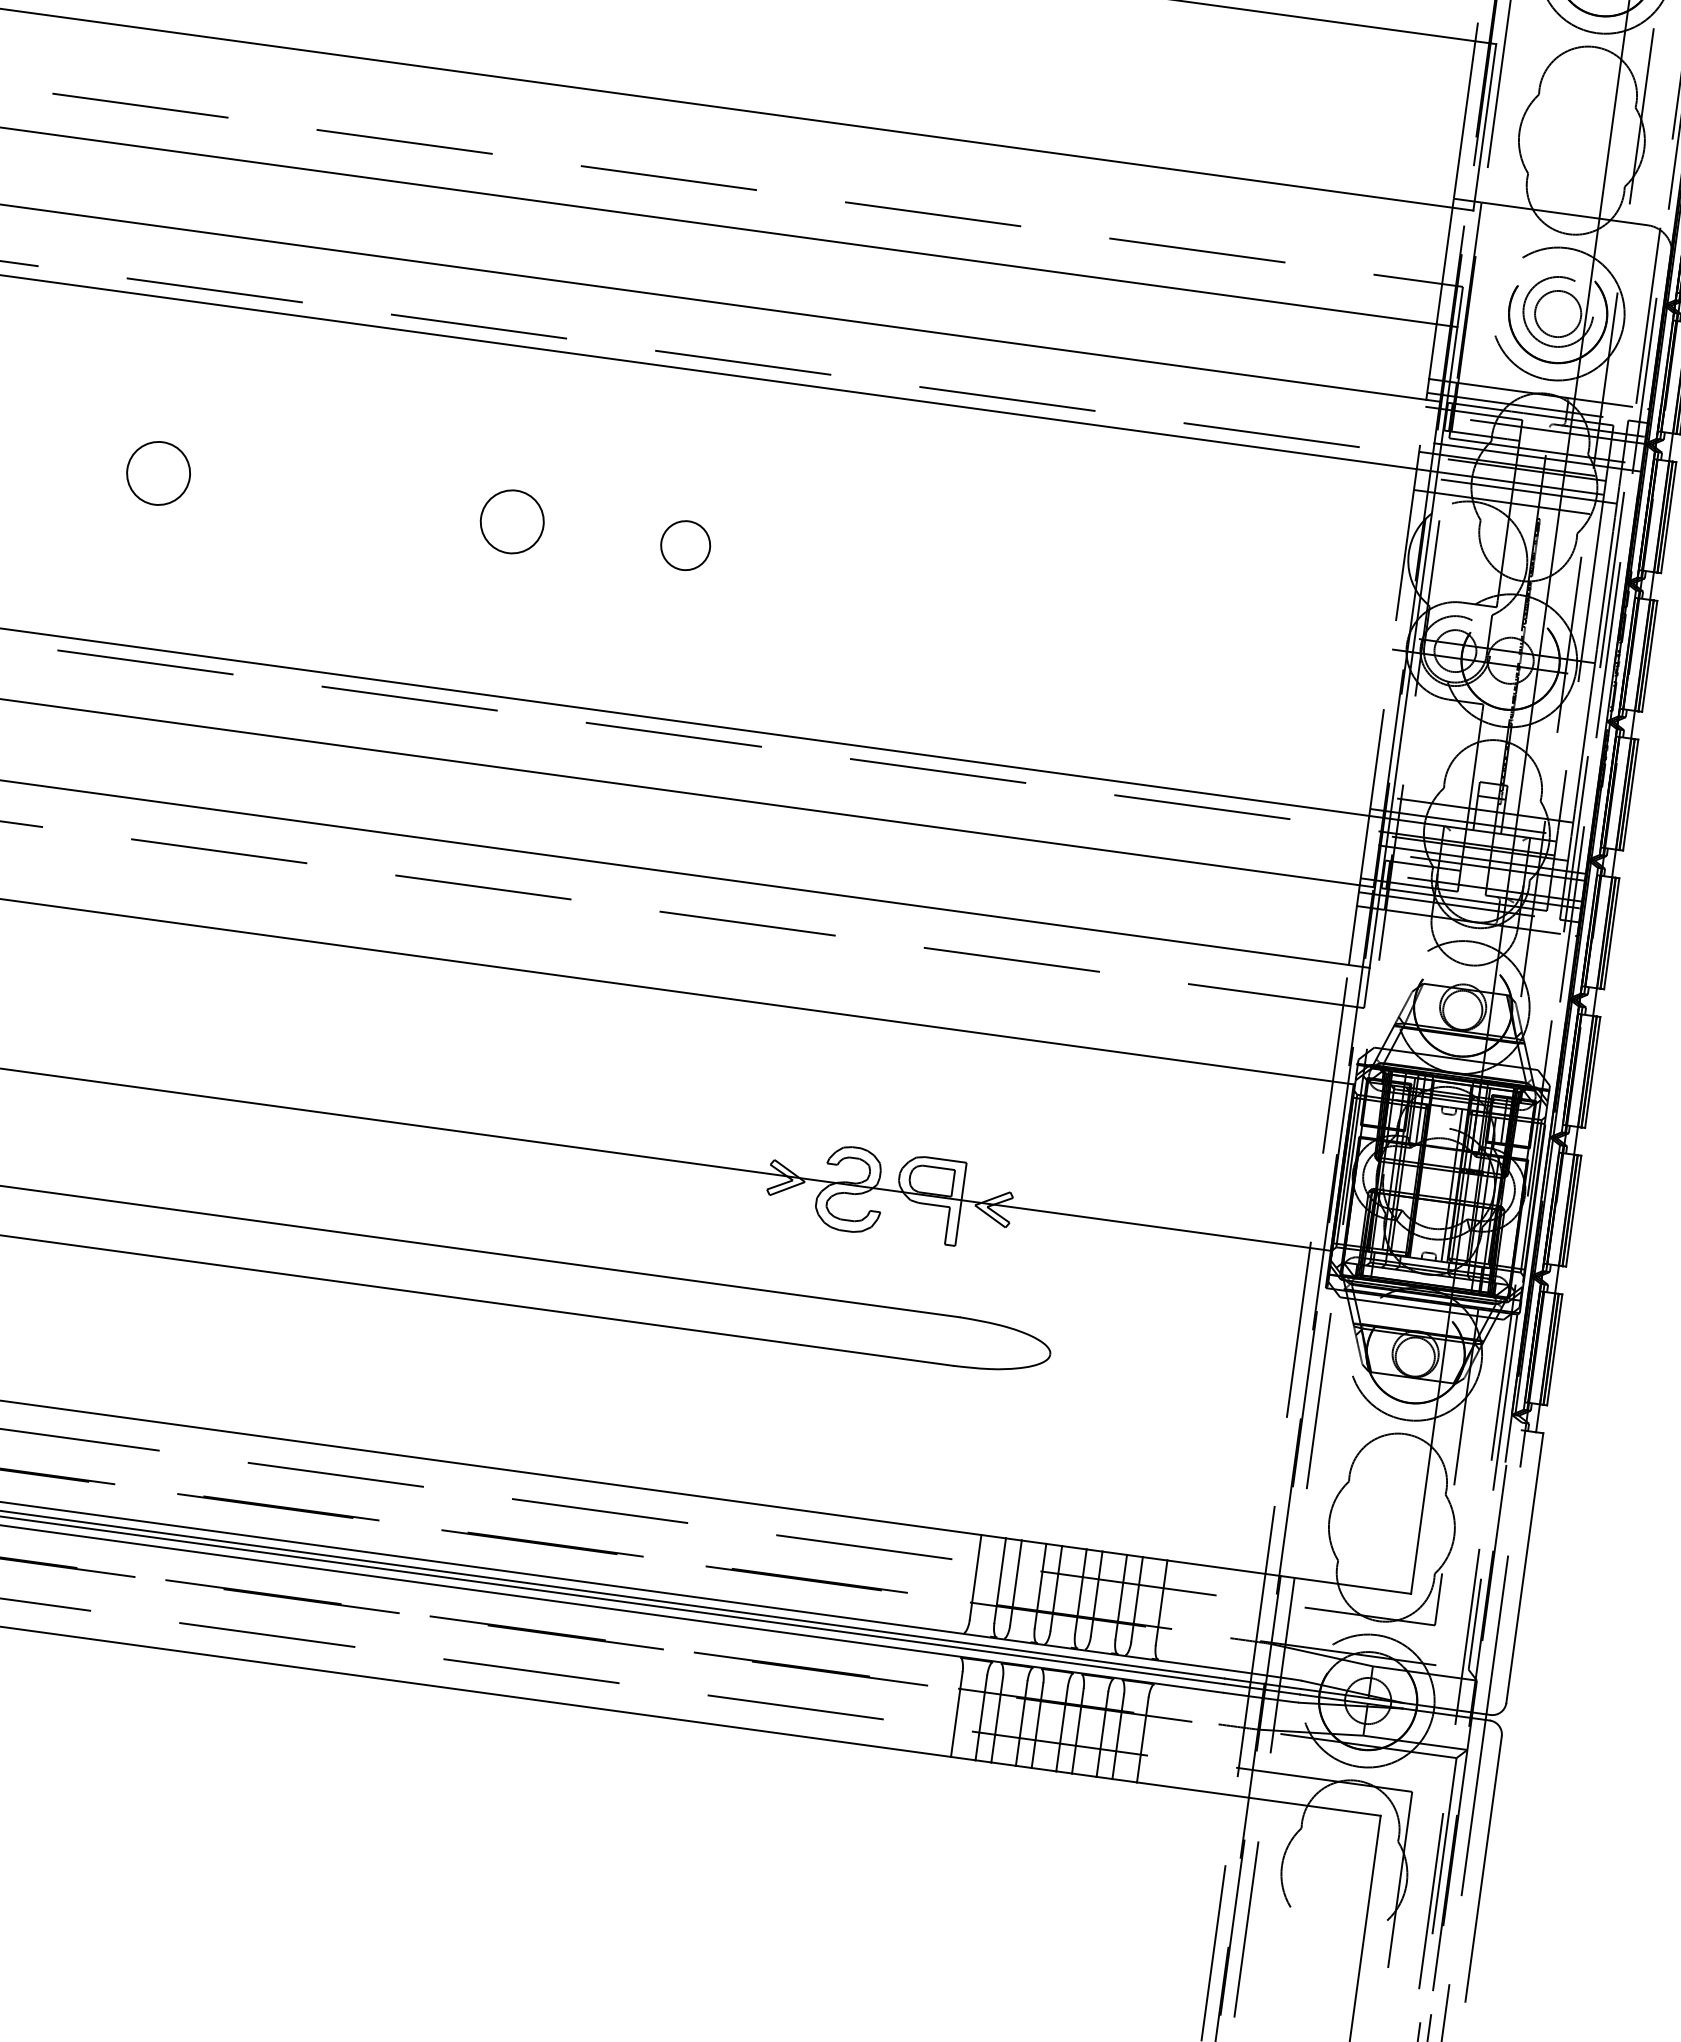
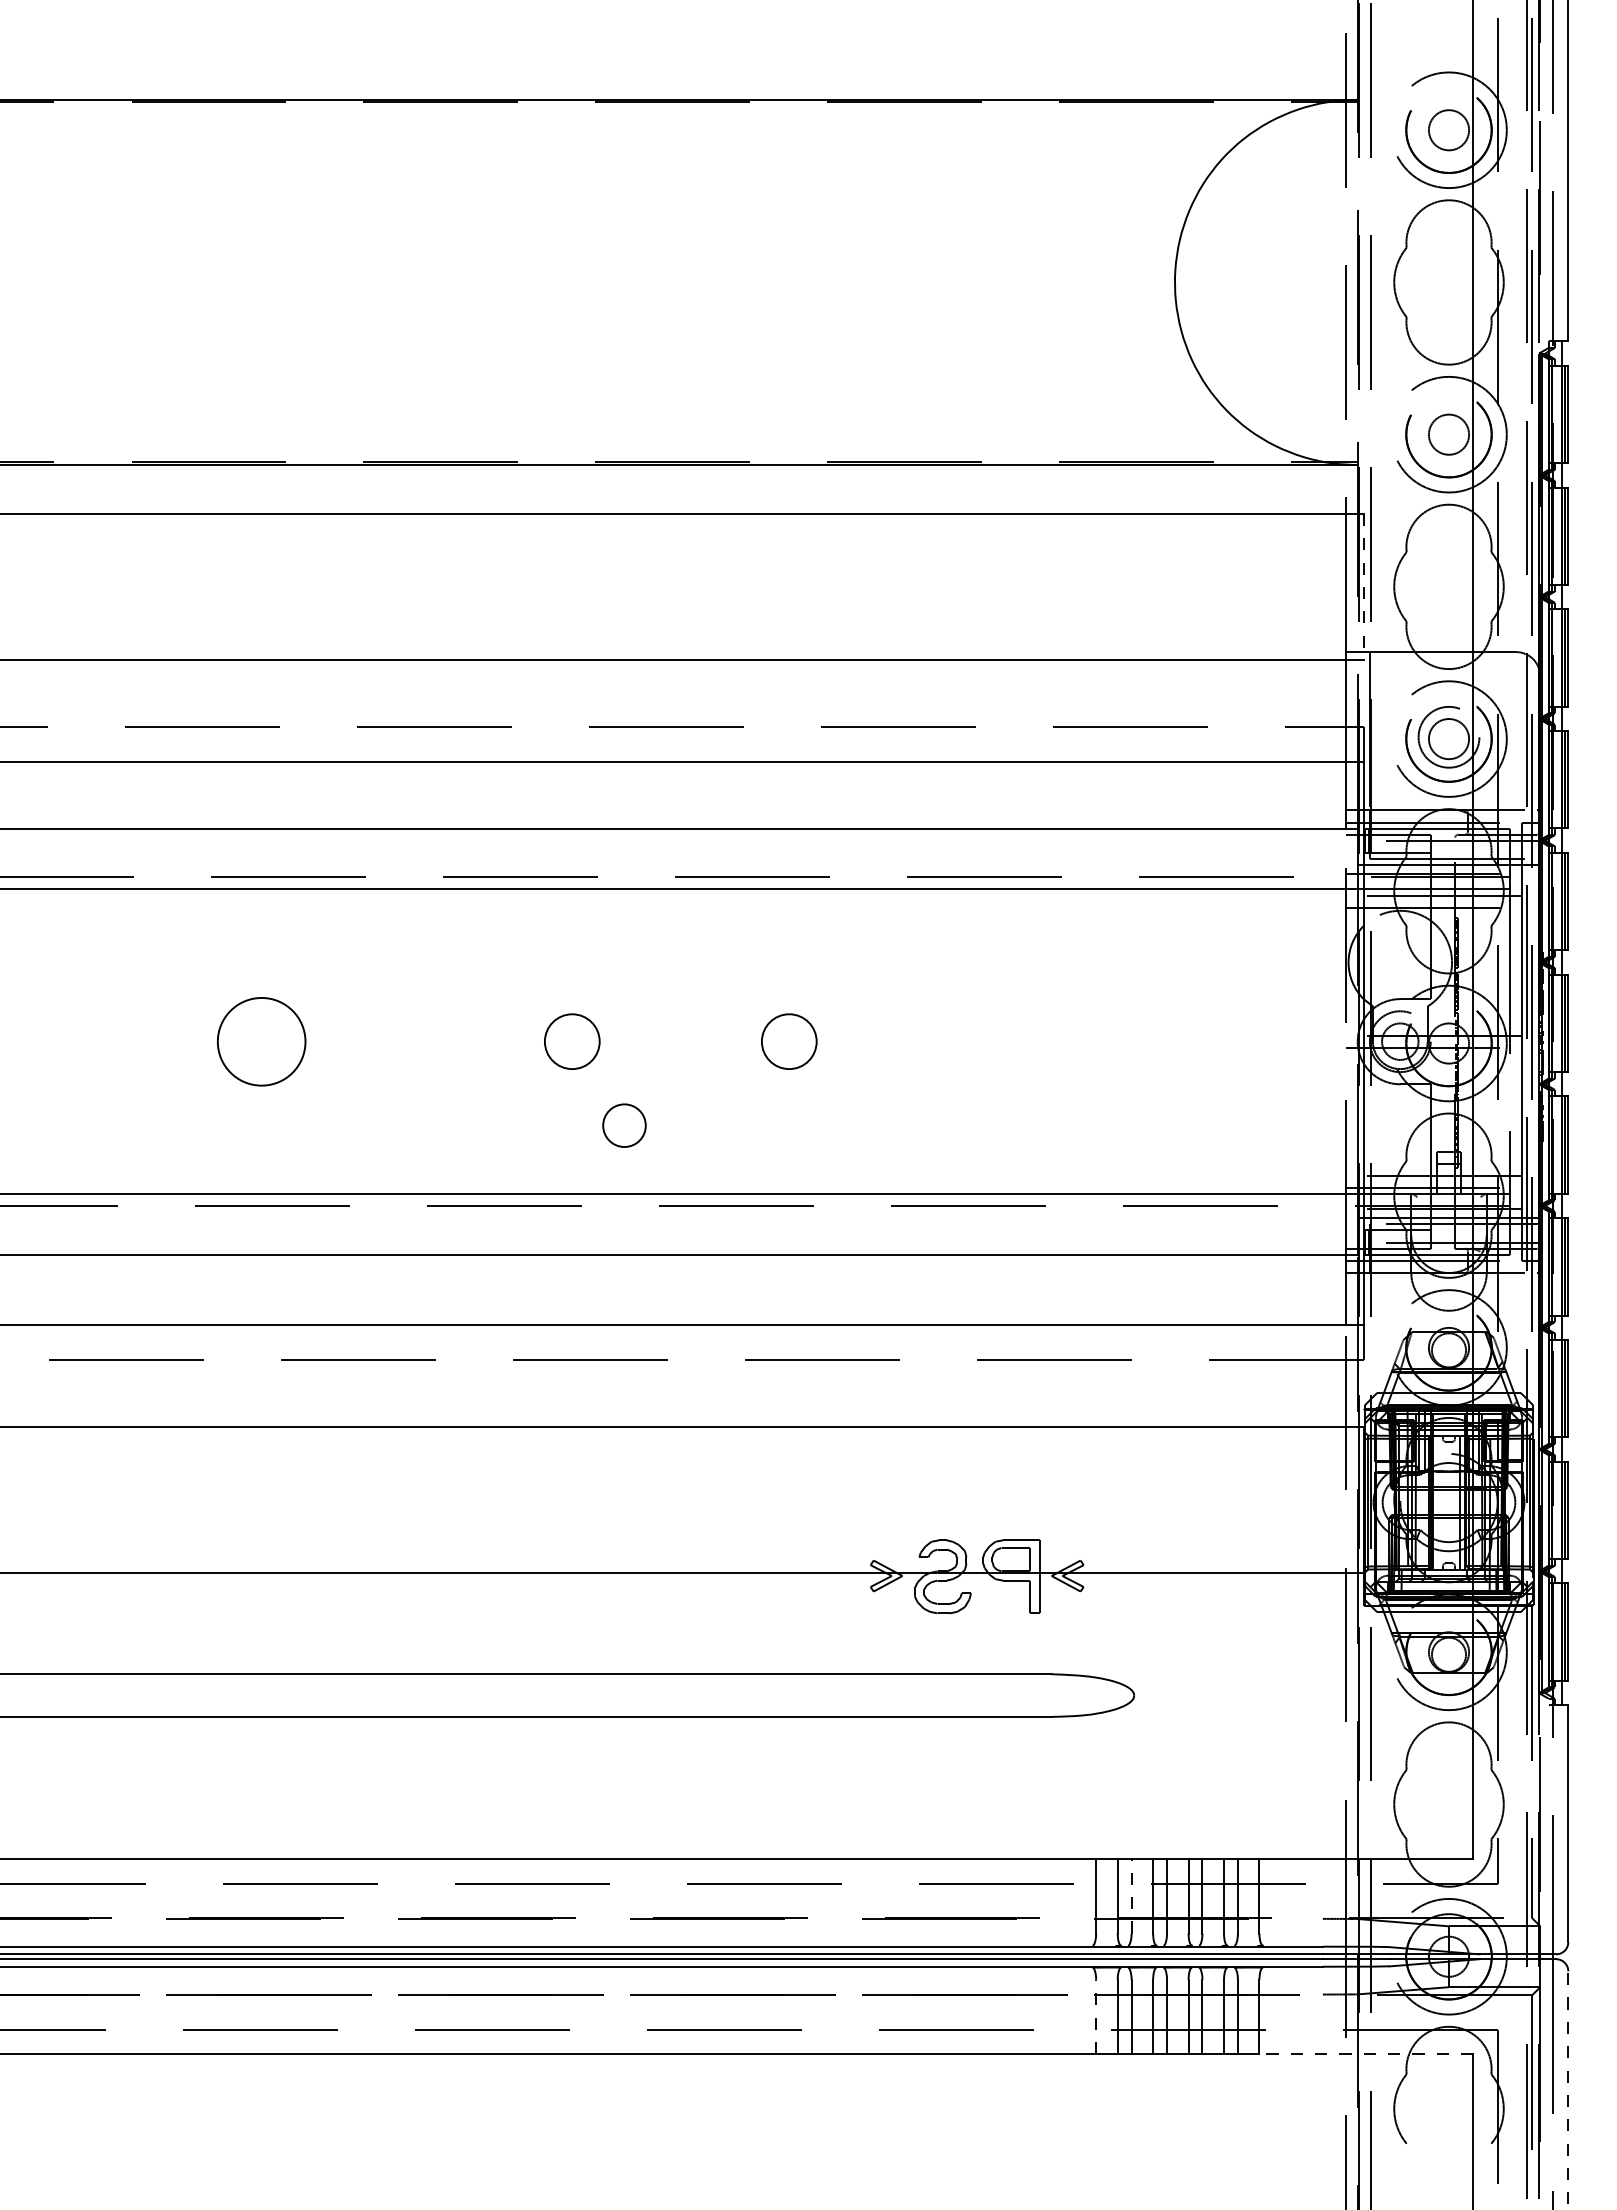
line: (1484, 128) -> (1363, 587), solid -> dashed
circle: (158, 473) -> (261, 1041), size x1.6
circle: (685, 545) -> (624, 1125), moved
circle: (759, 555) -> (789, 1041), added
line: (1015, 1582) -> (1131, 1896), solid -> dashed
line: (957, 1714) -> (1096, 2016), solid -> dashed
line: (1258, 1799) -> (1366, 2054), solid -> dashed
line: (1483, 1868) -> (1568, 2087), solid -> dashed

